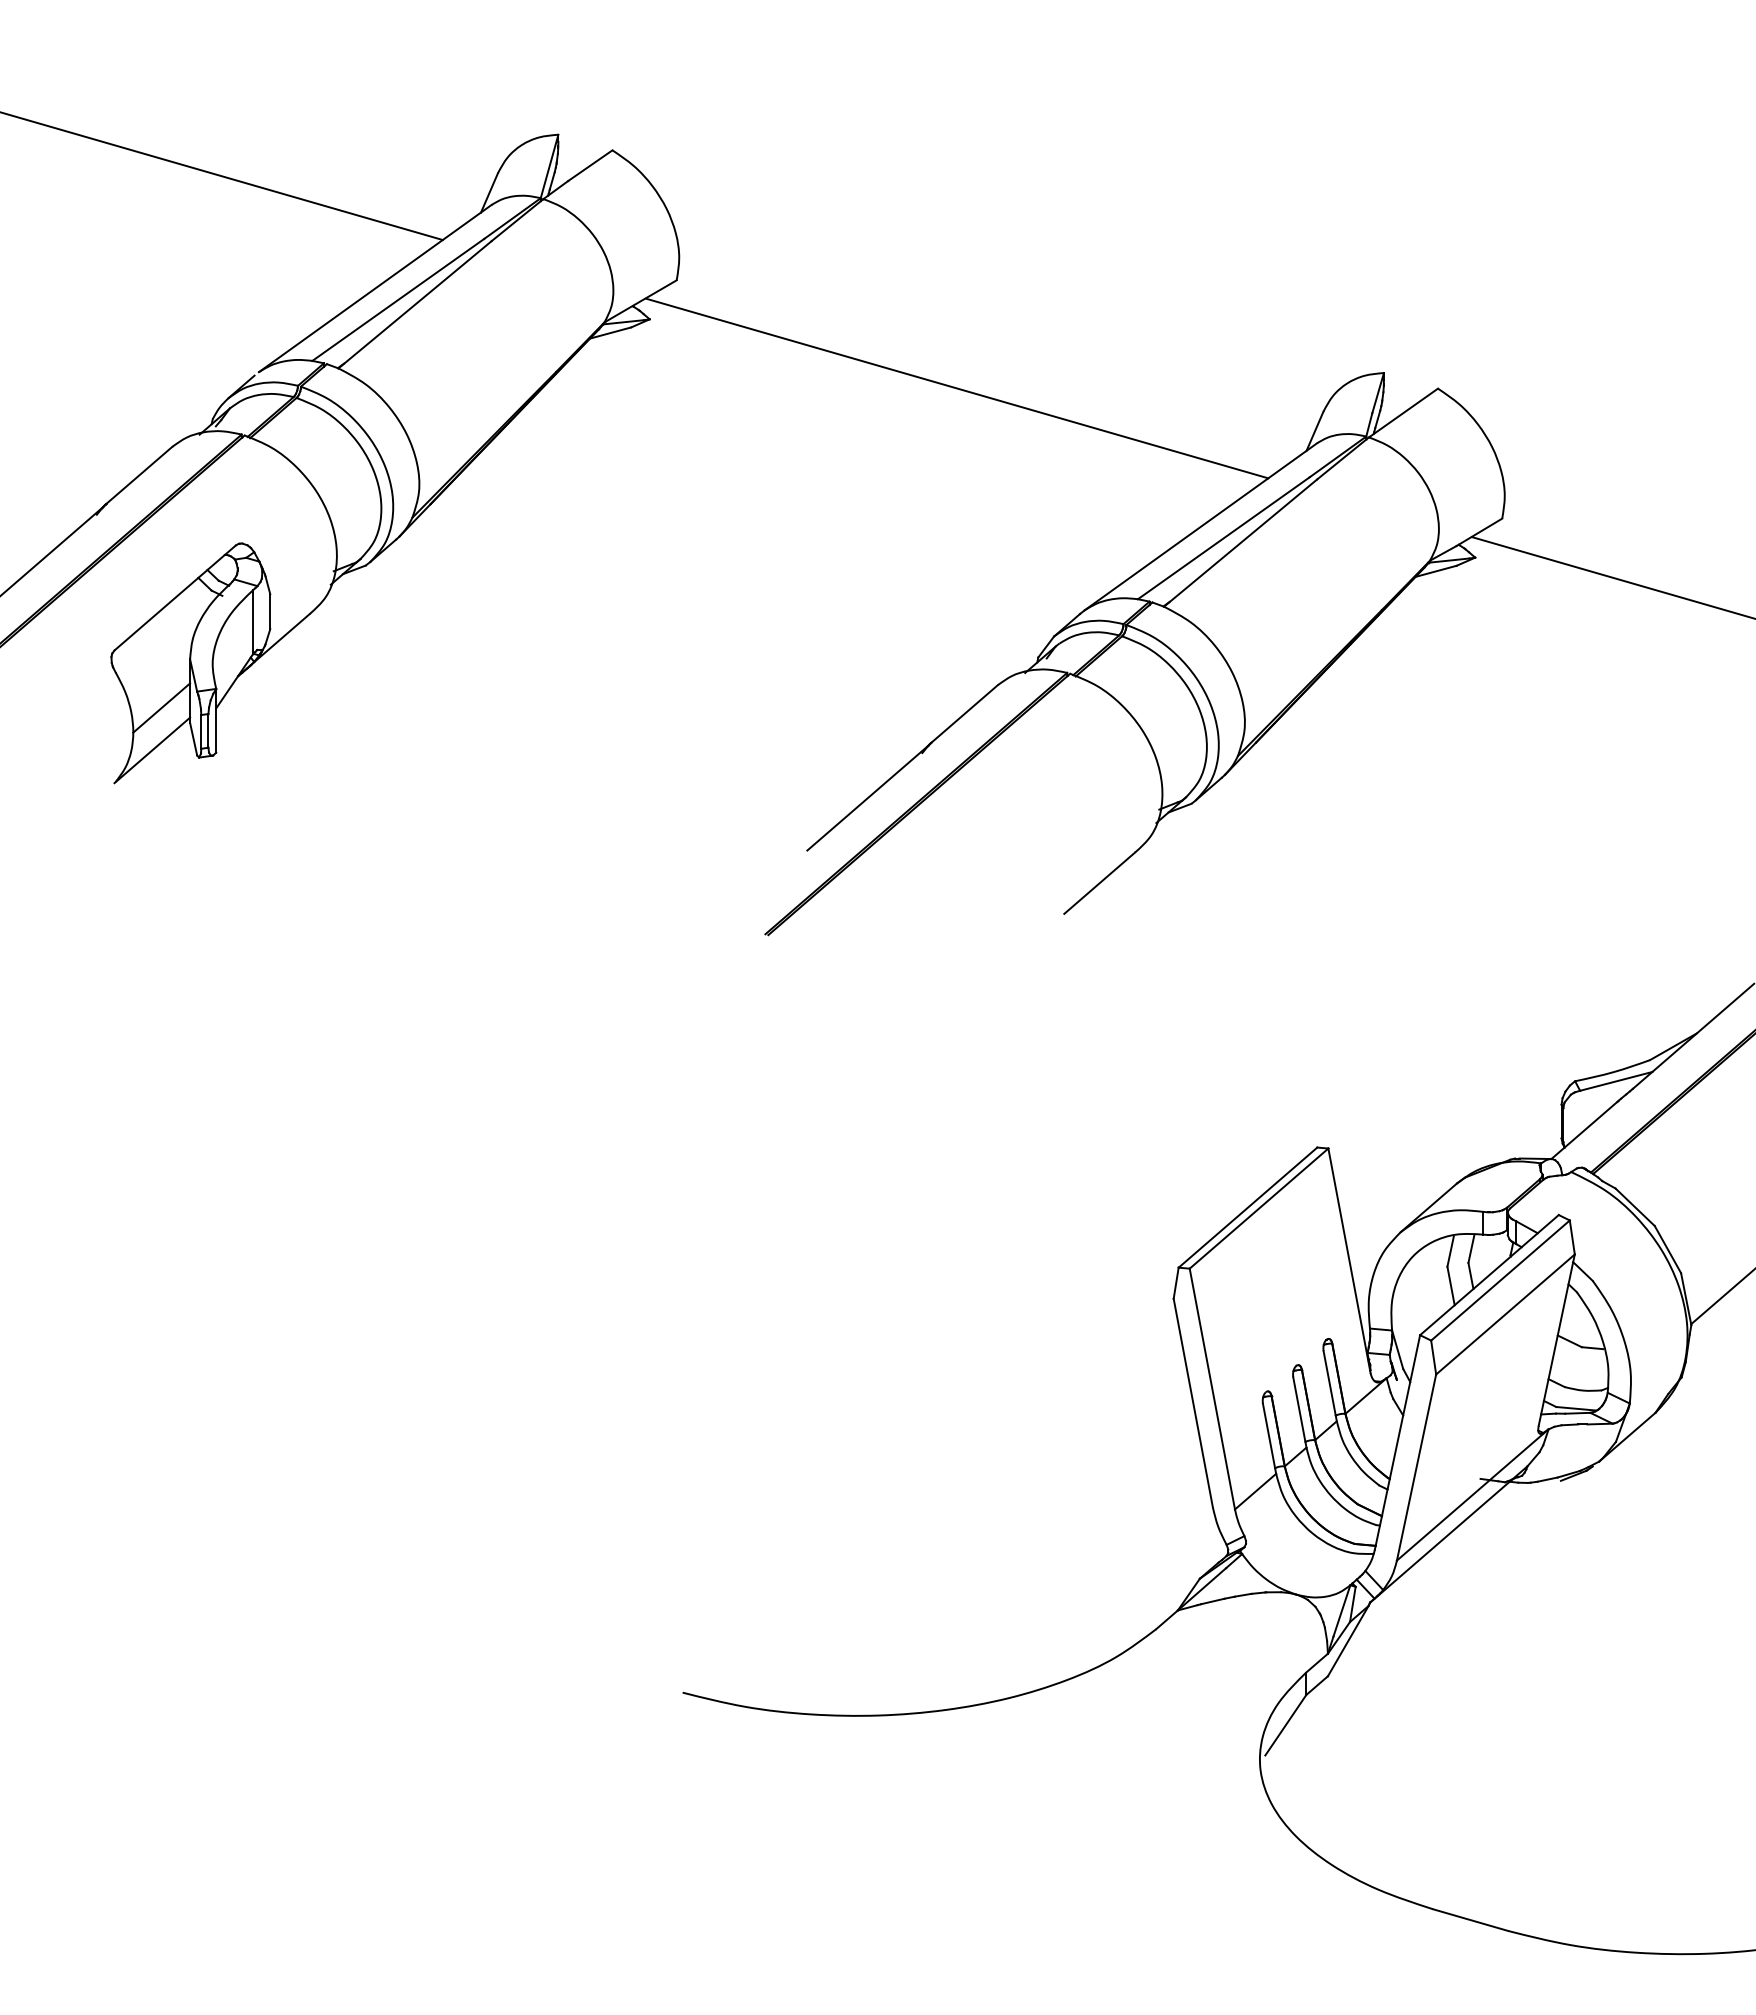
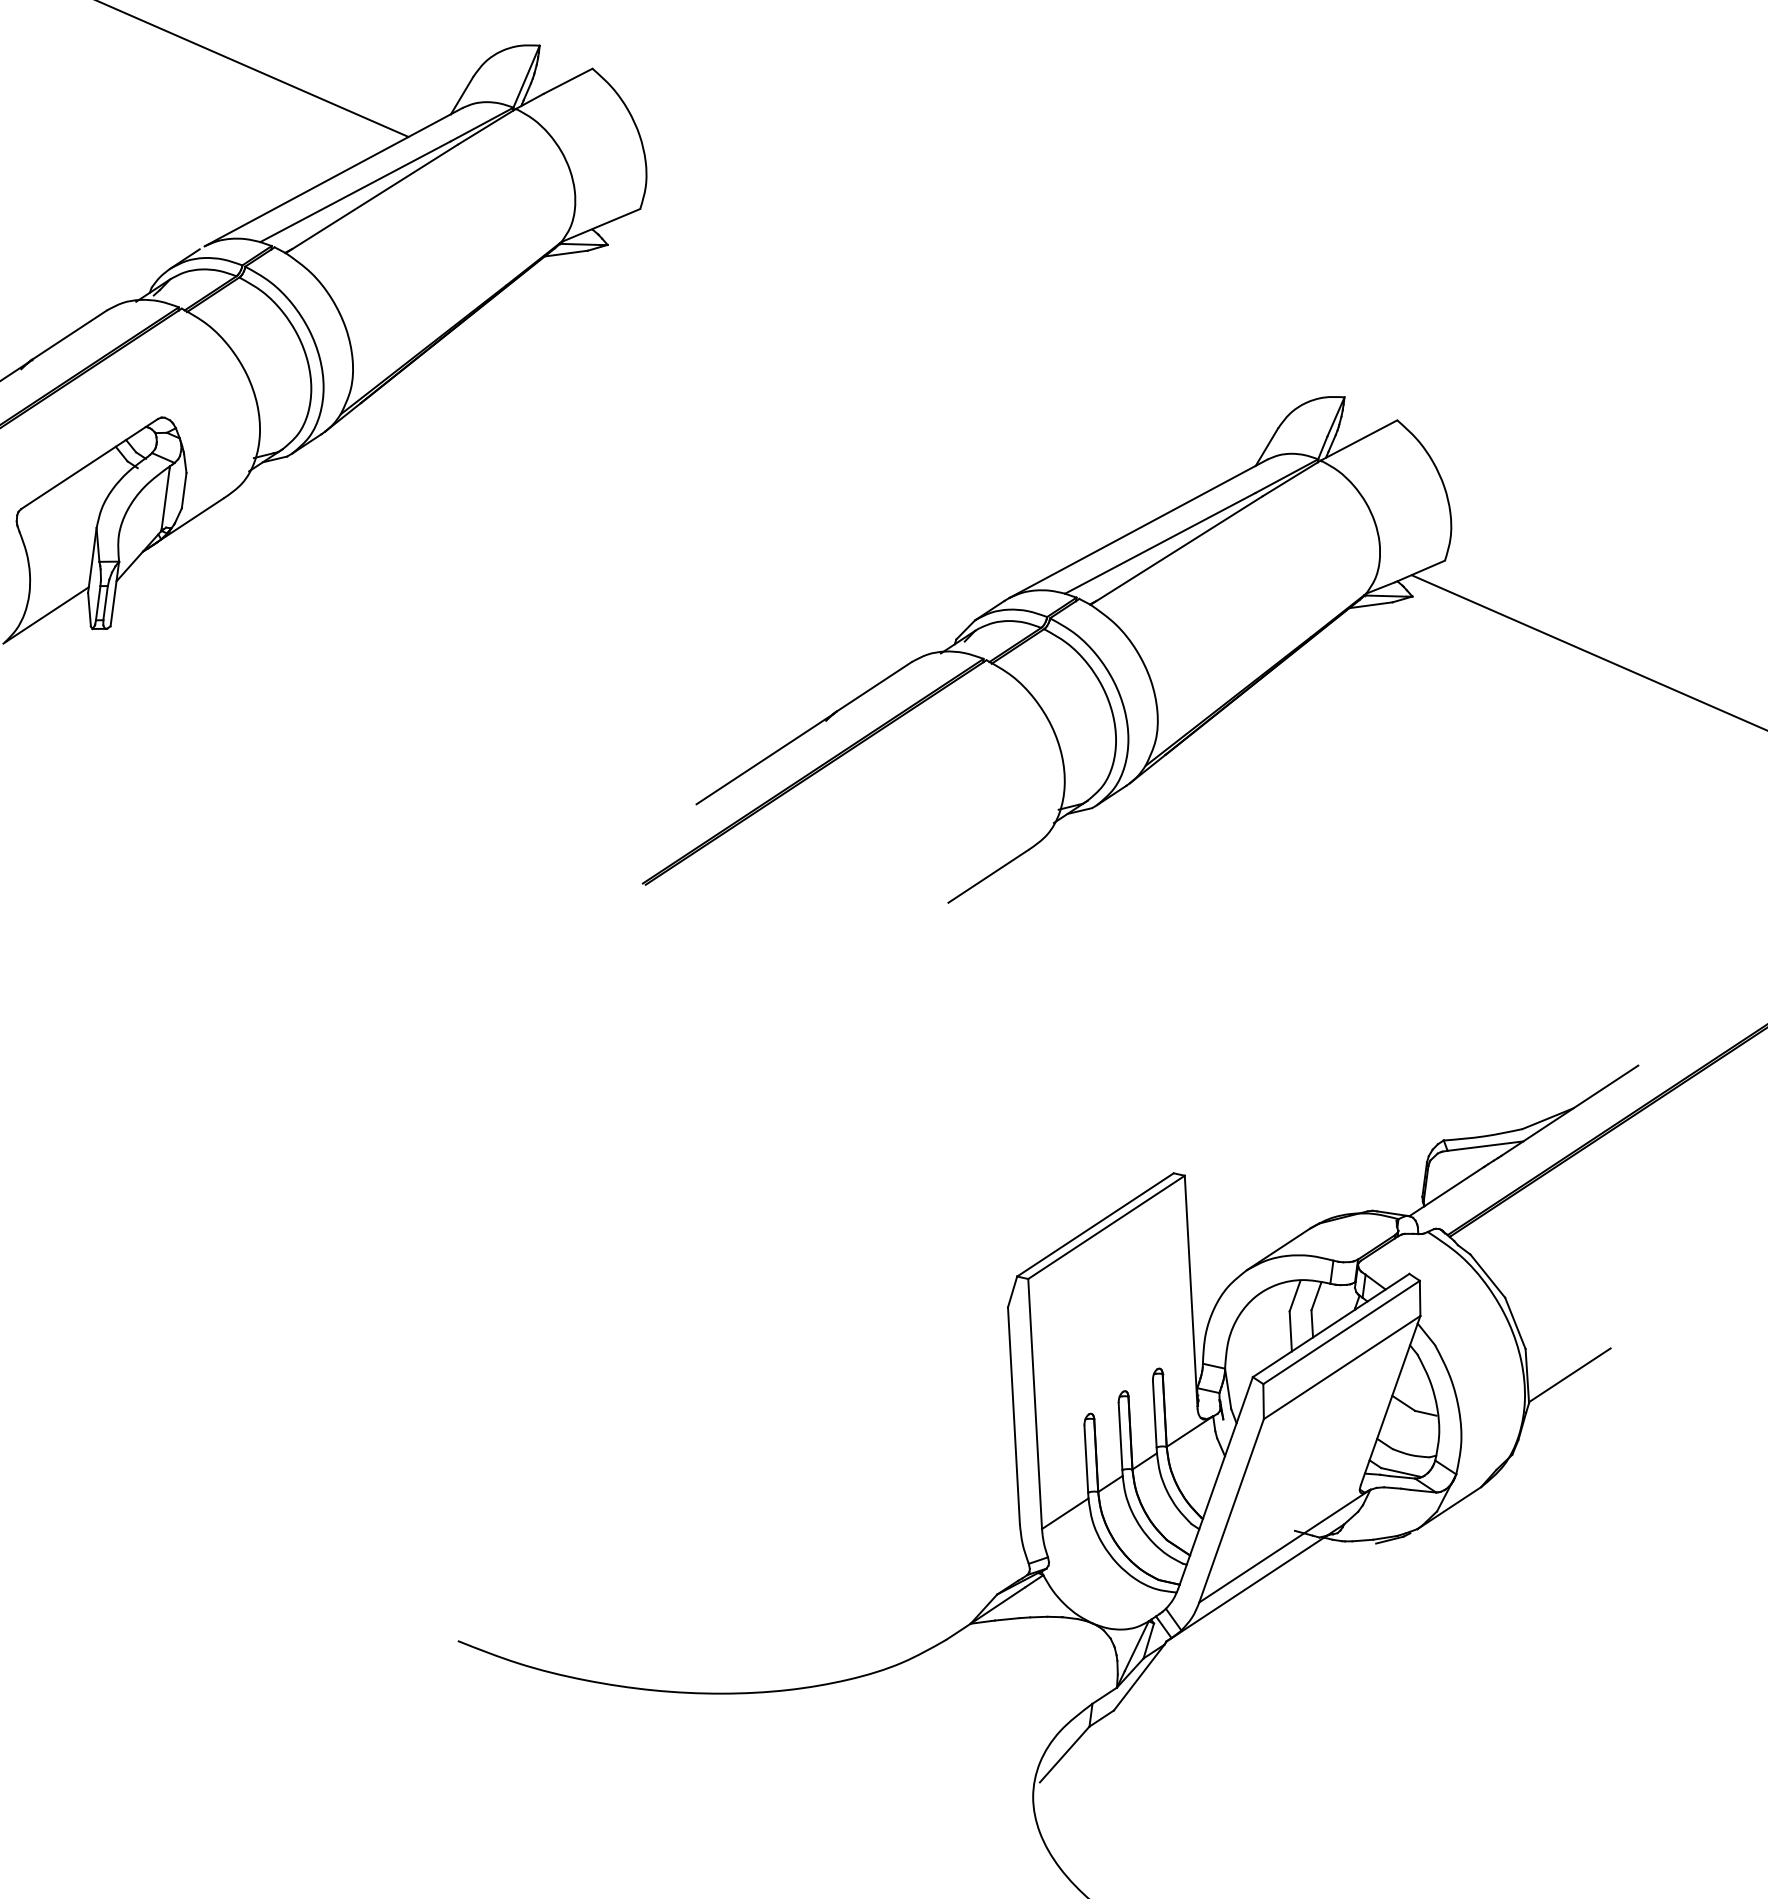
line: (957, 388) -> (910, 356), removed
line: (161, 707) -> (61, 573), removed

